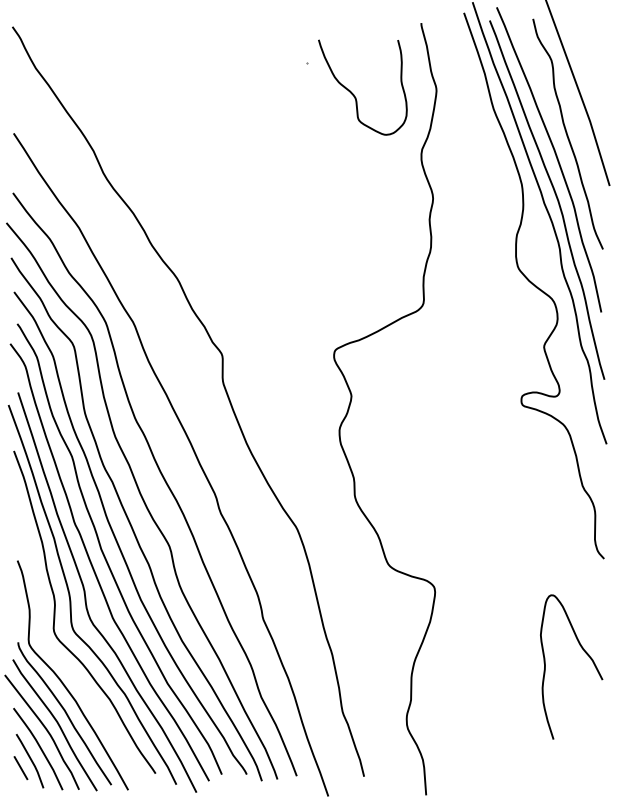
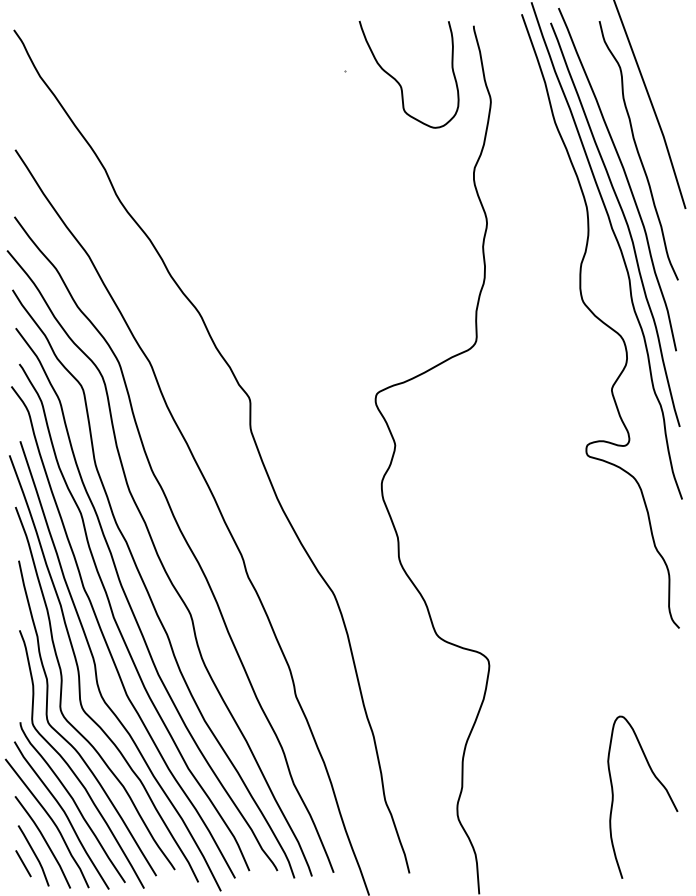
curve: (354, 94) -> (399, 82), moved
curve: (584, 652) -> (657, 780), moved
curve: (58, 656) -> (65, 738), added

